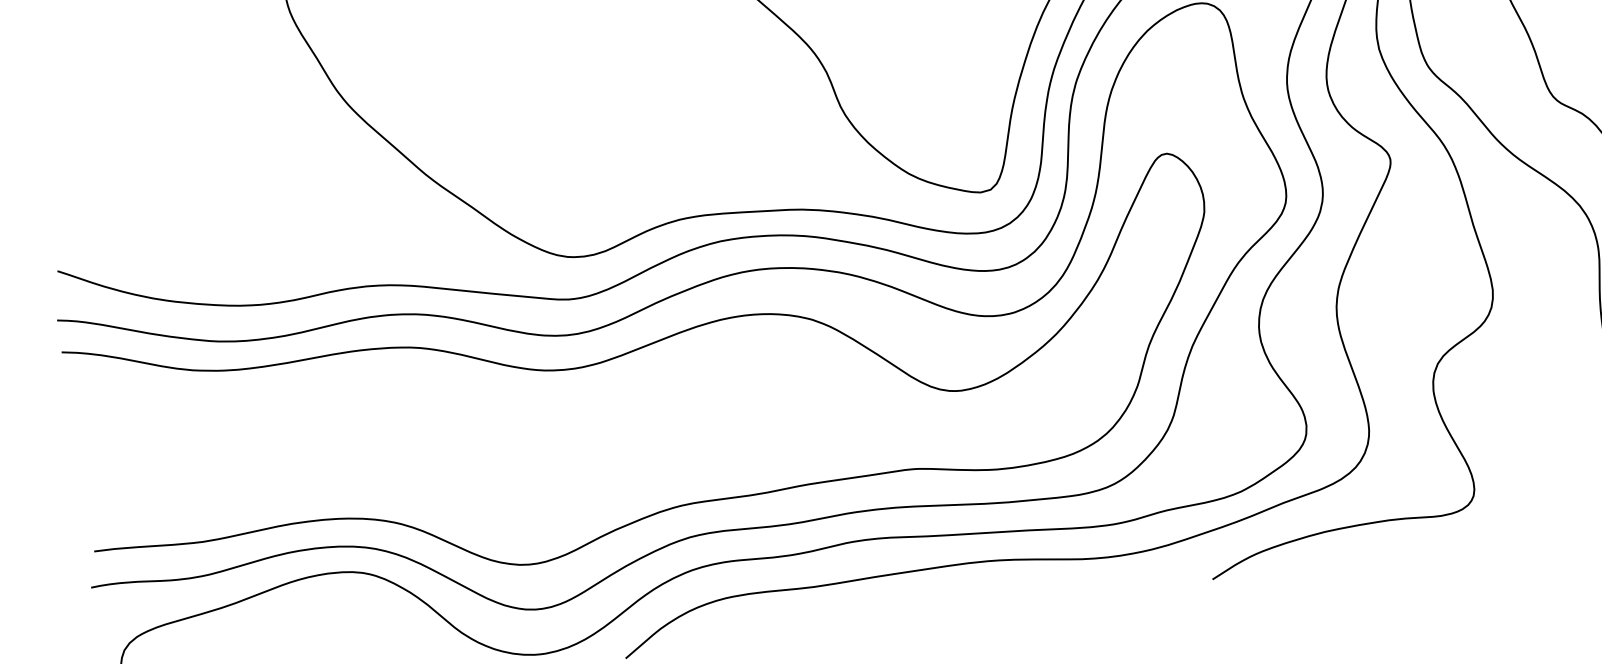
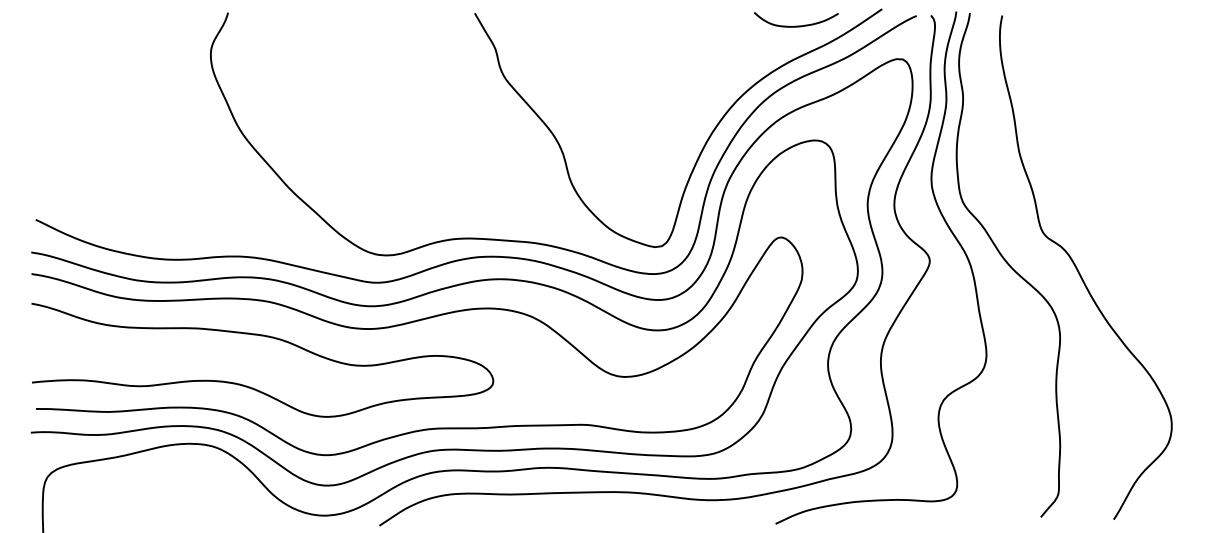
curve: (422, 401) -> (266, 337), added

